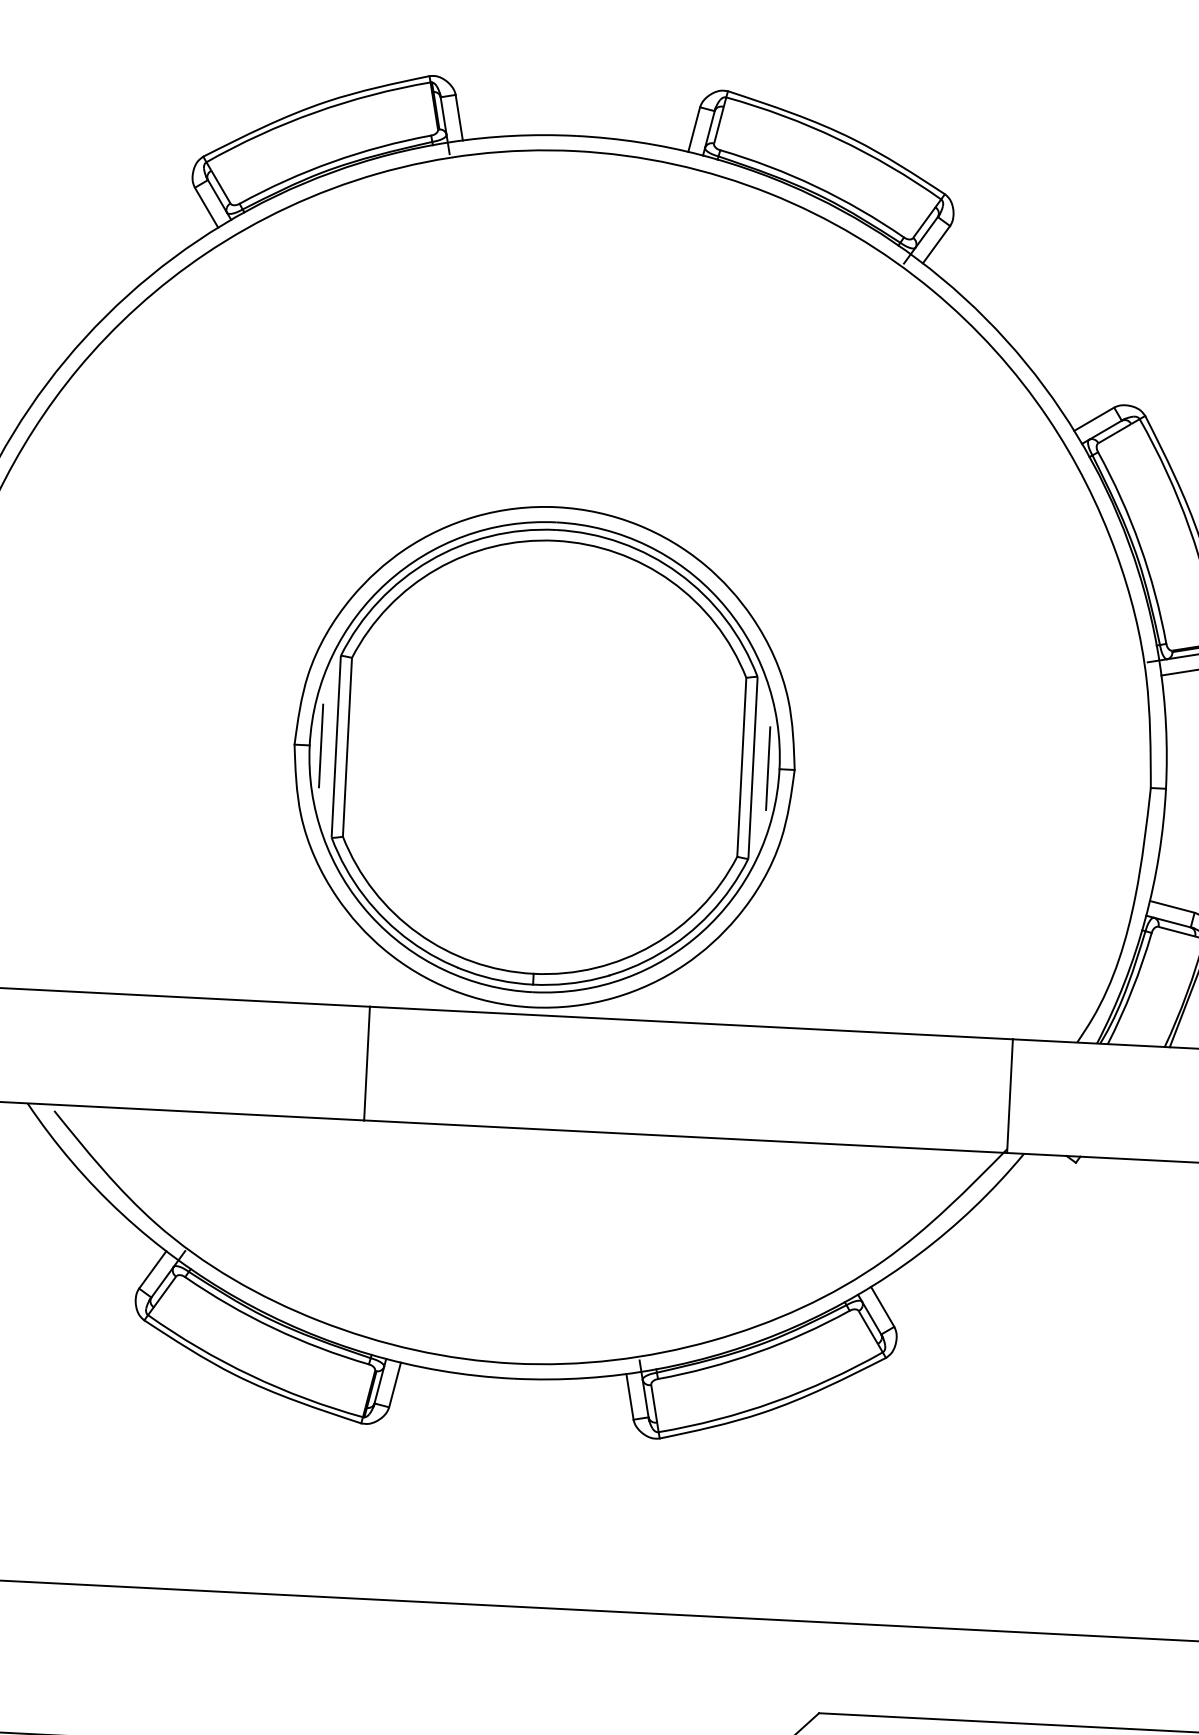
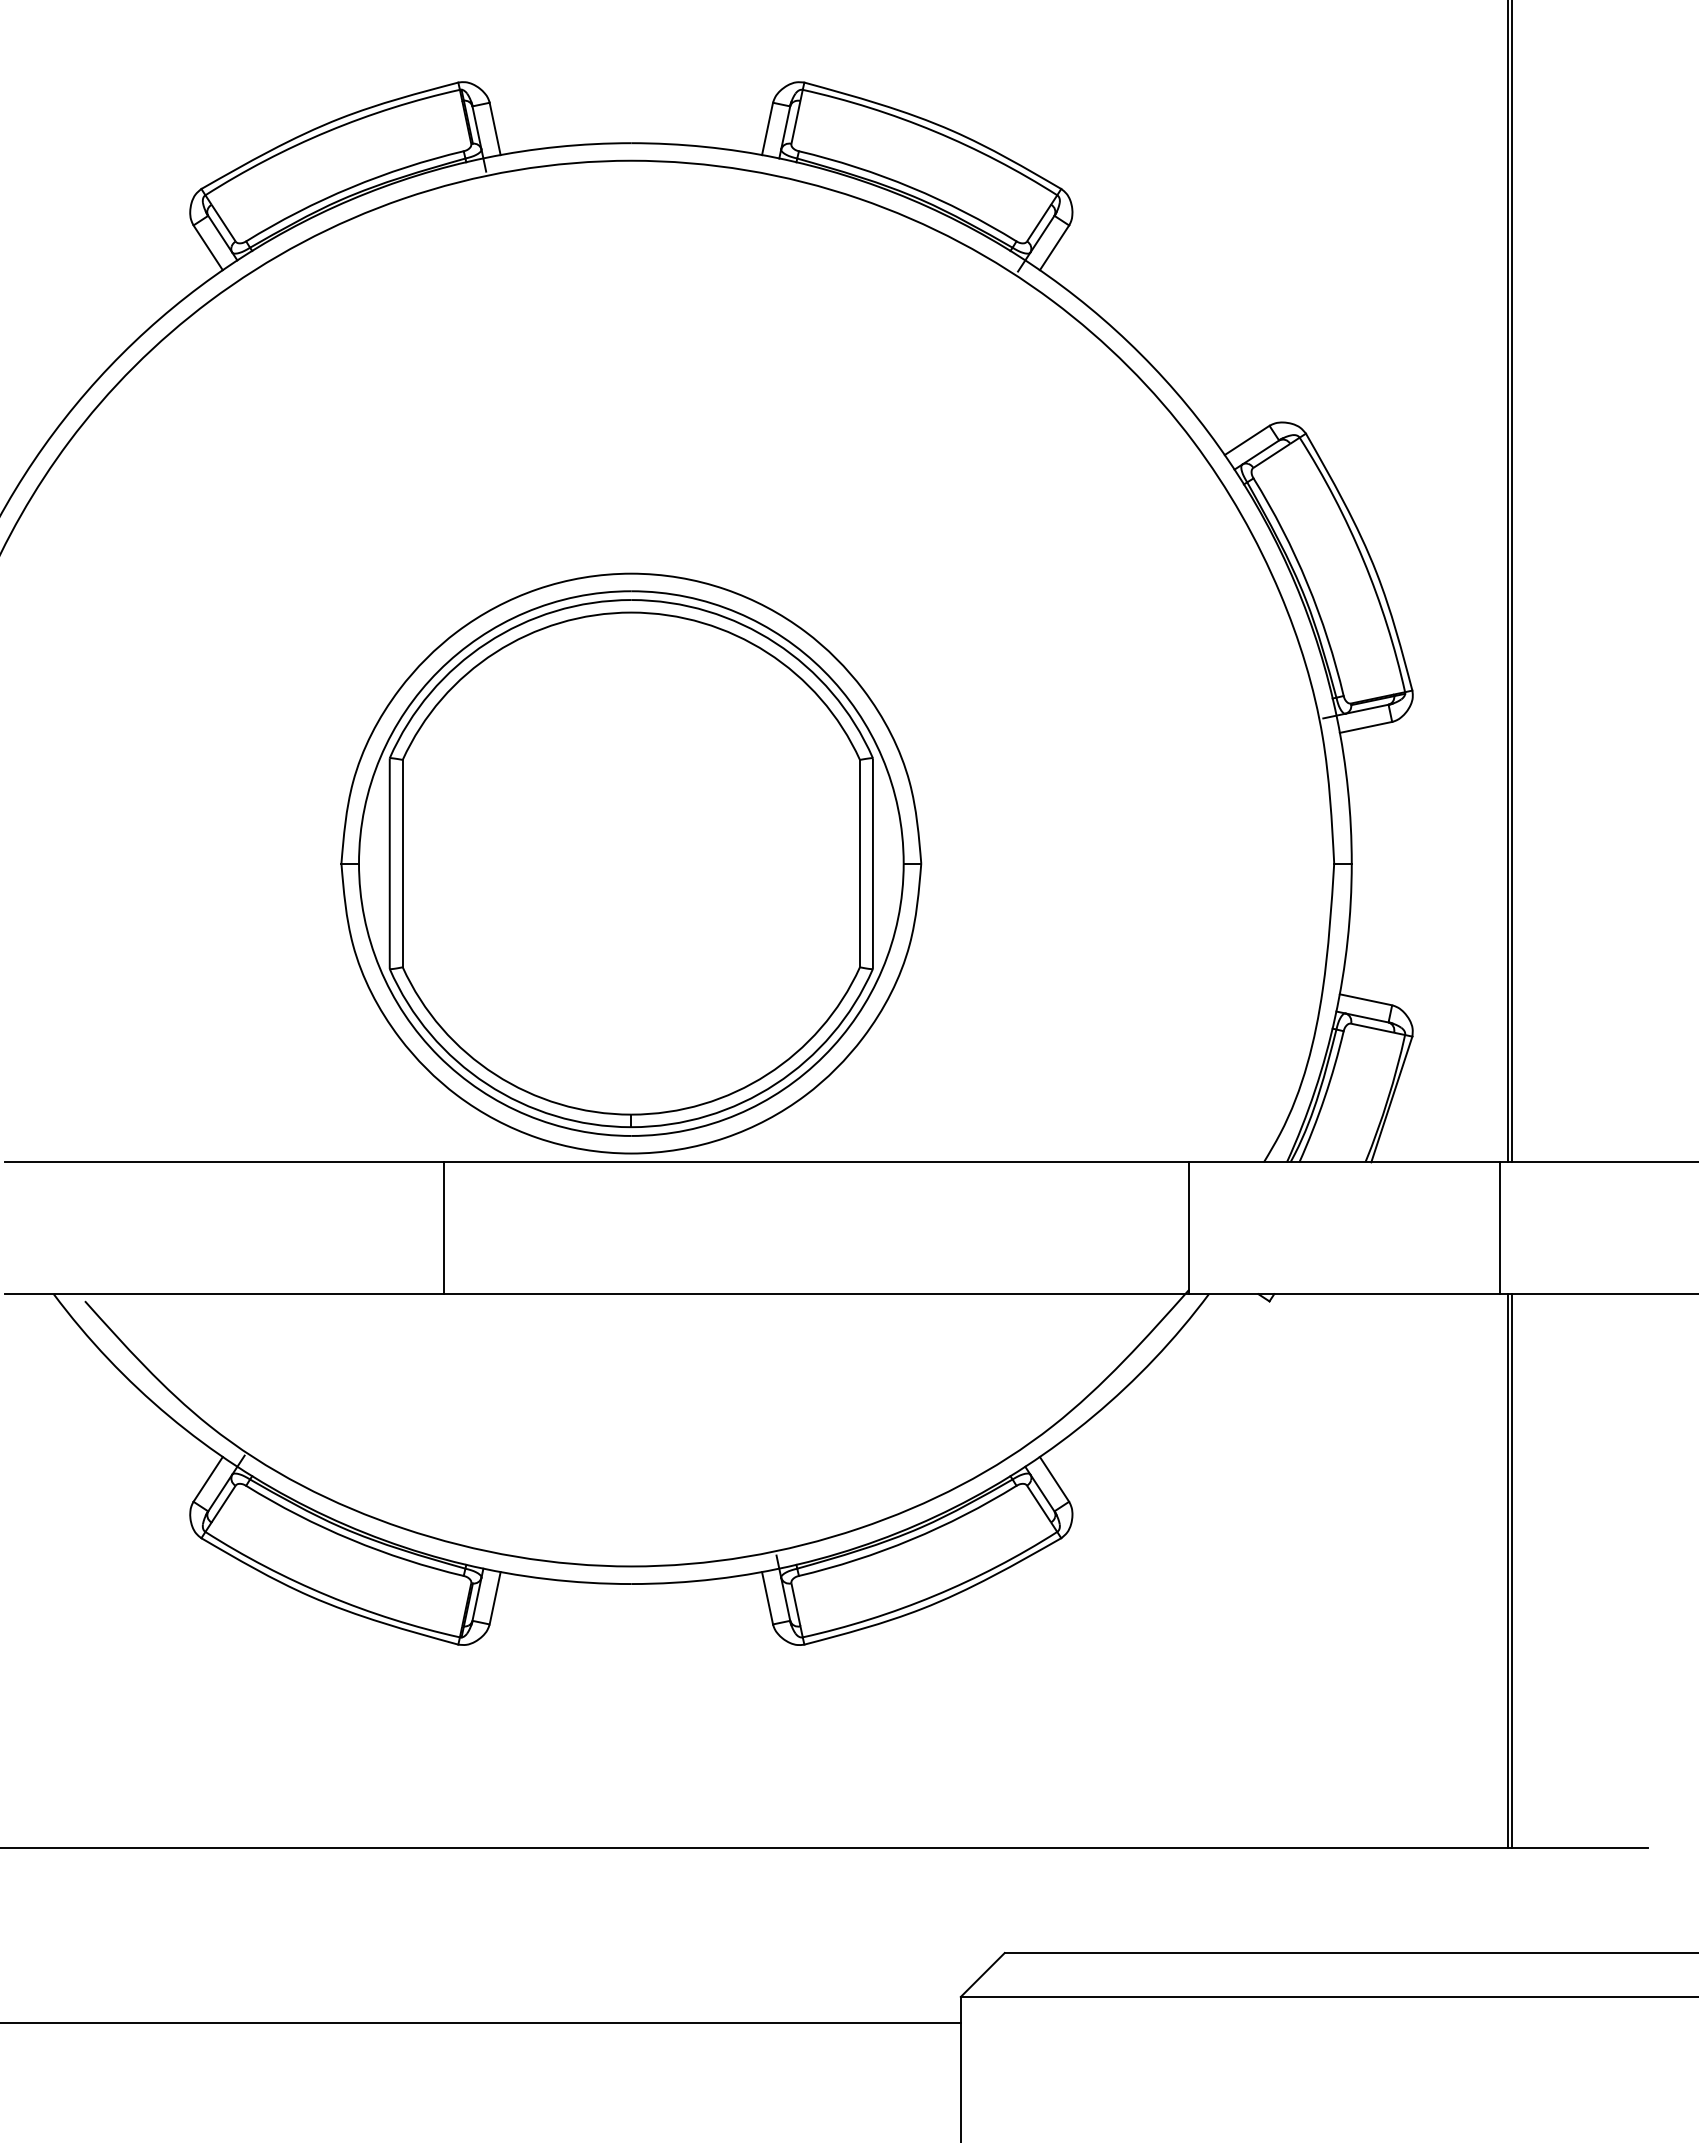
line: (321, 745) -> (372, 863), removed
line: (768, 768) -> (890, 863), removed

